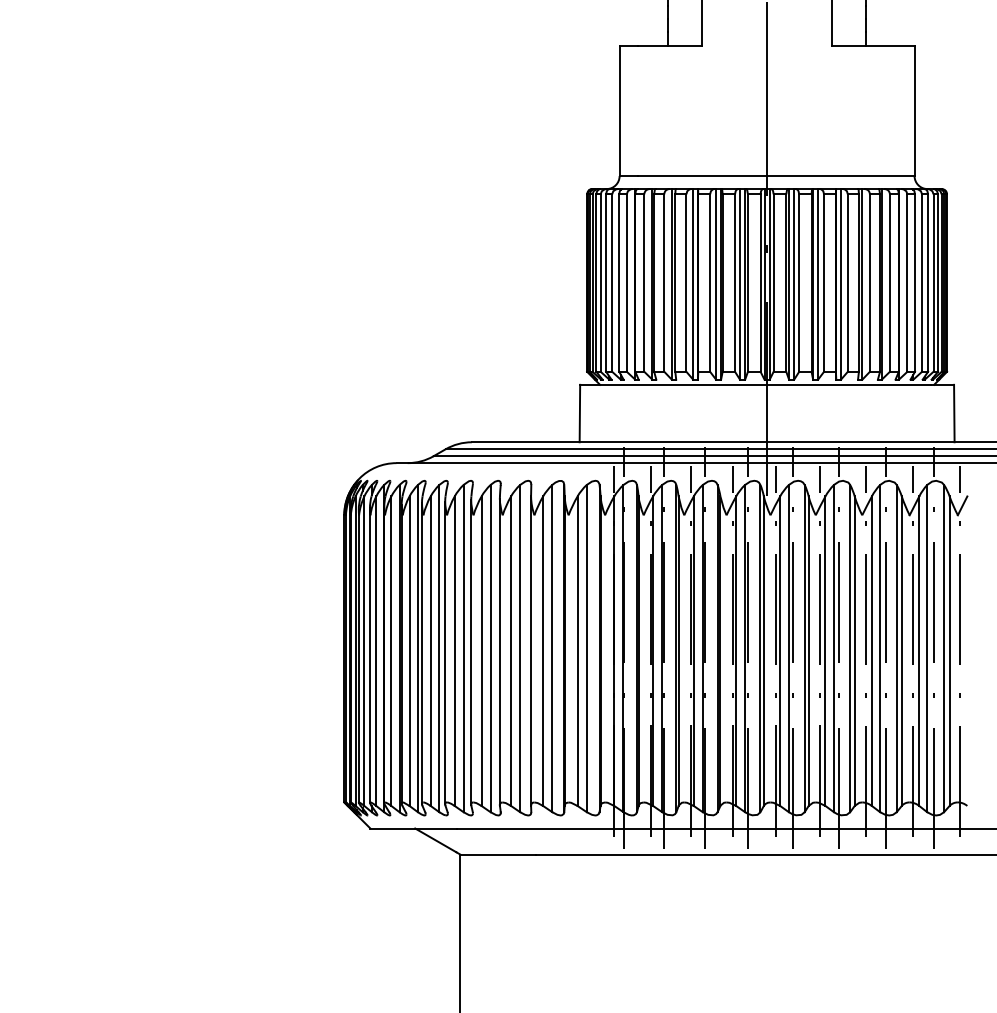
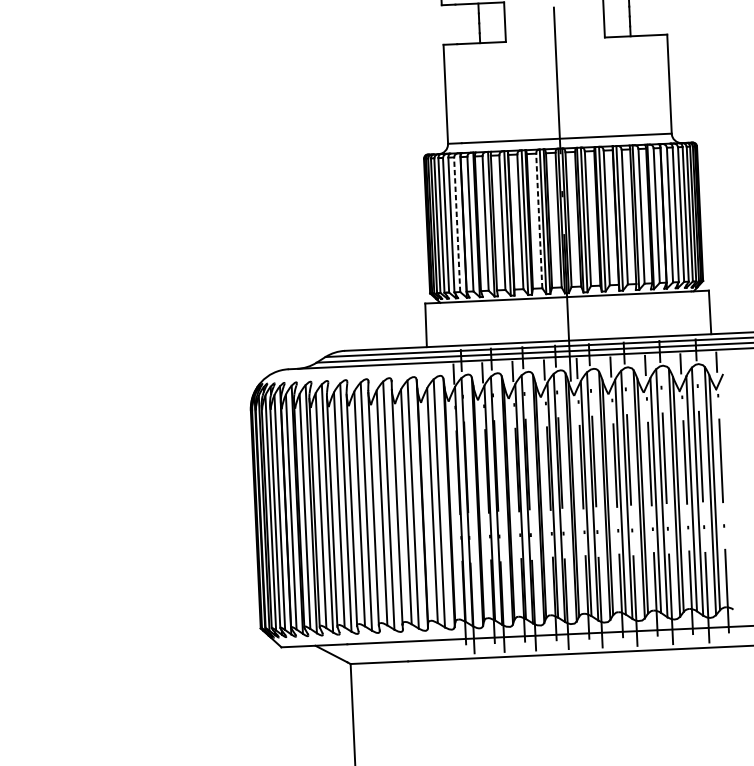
line: (626, 283) -> (456, 225), solid -> dashed
line: (735, 283) -> (539, 221), solid -> dashed

